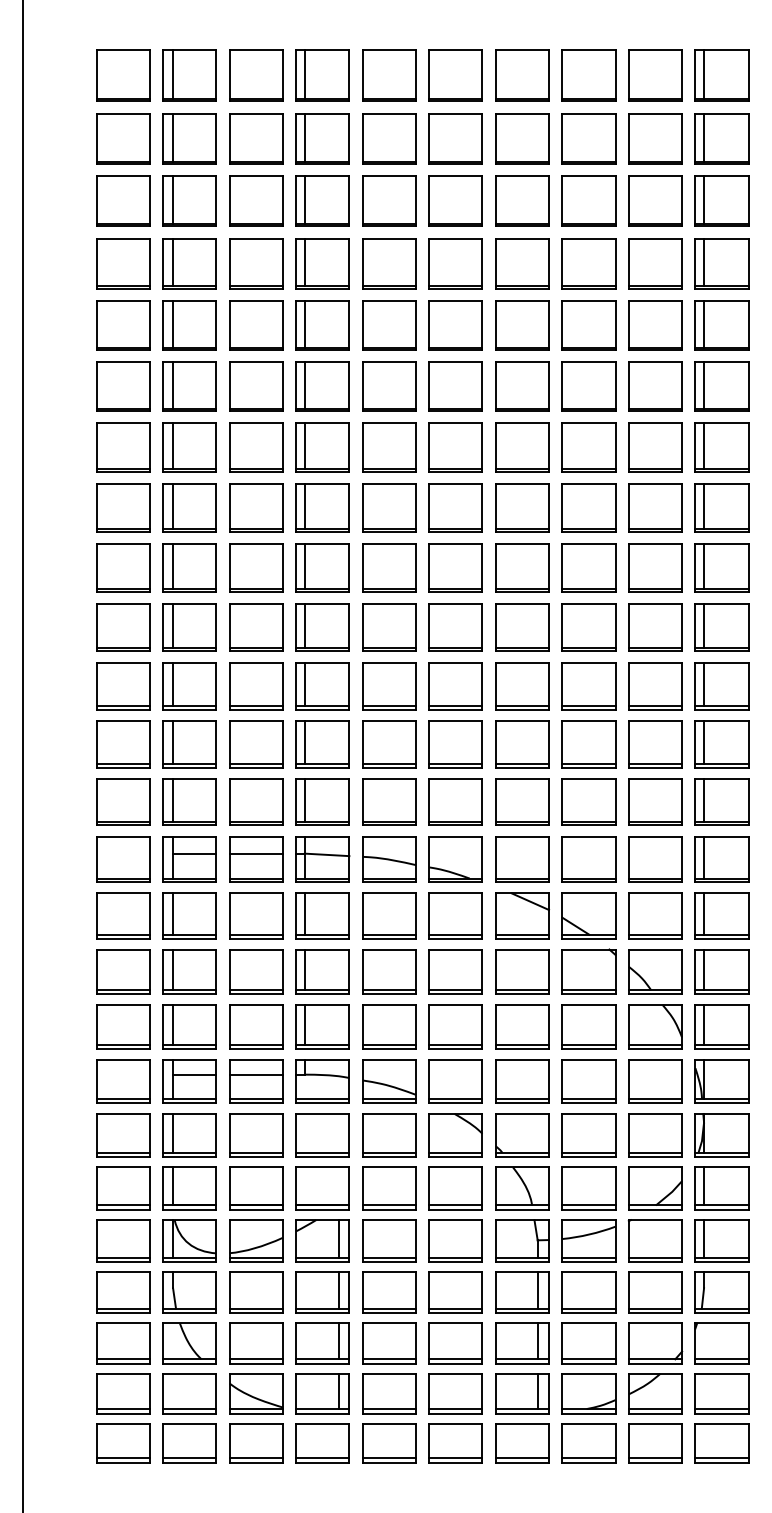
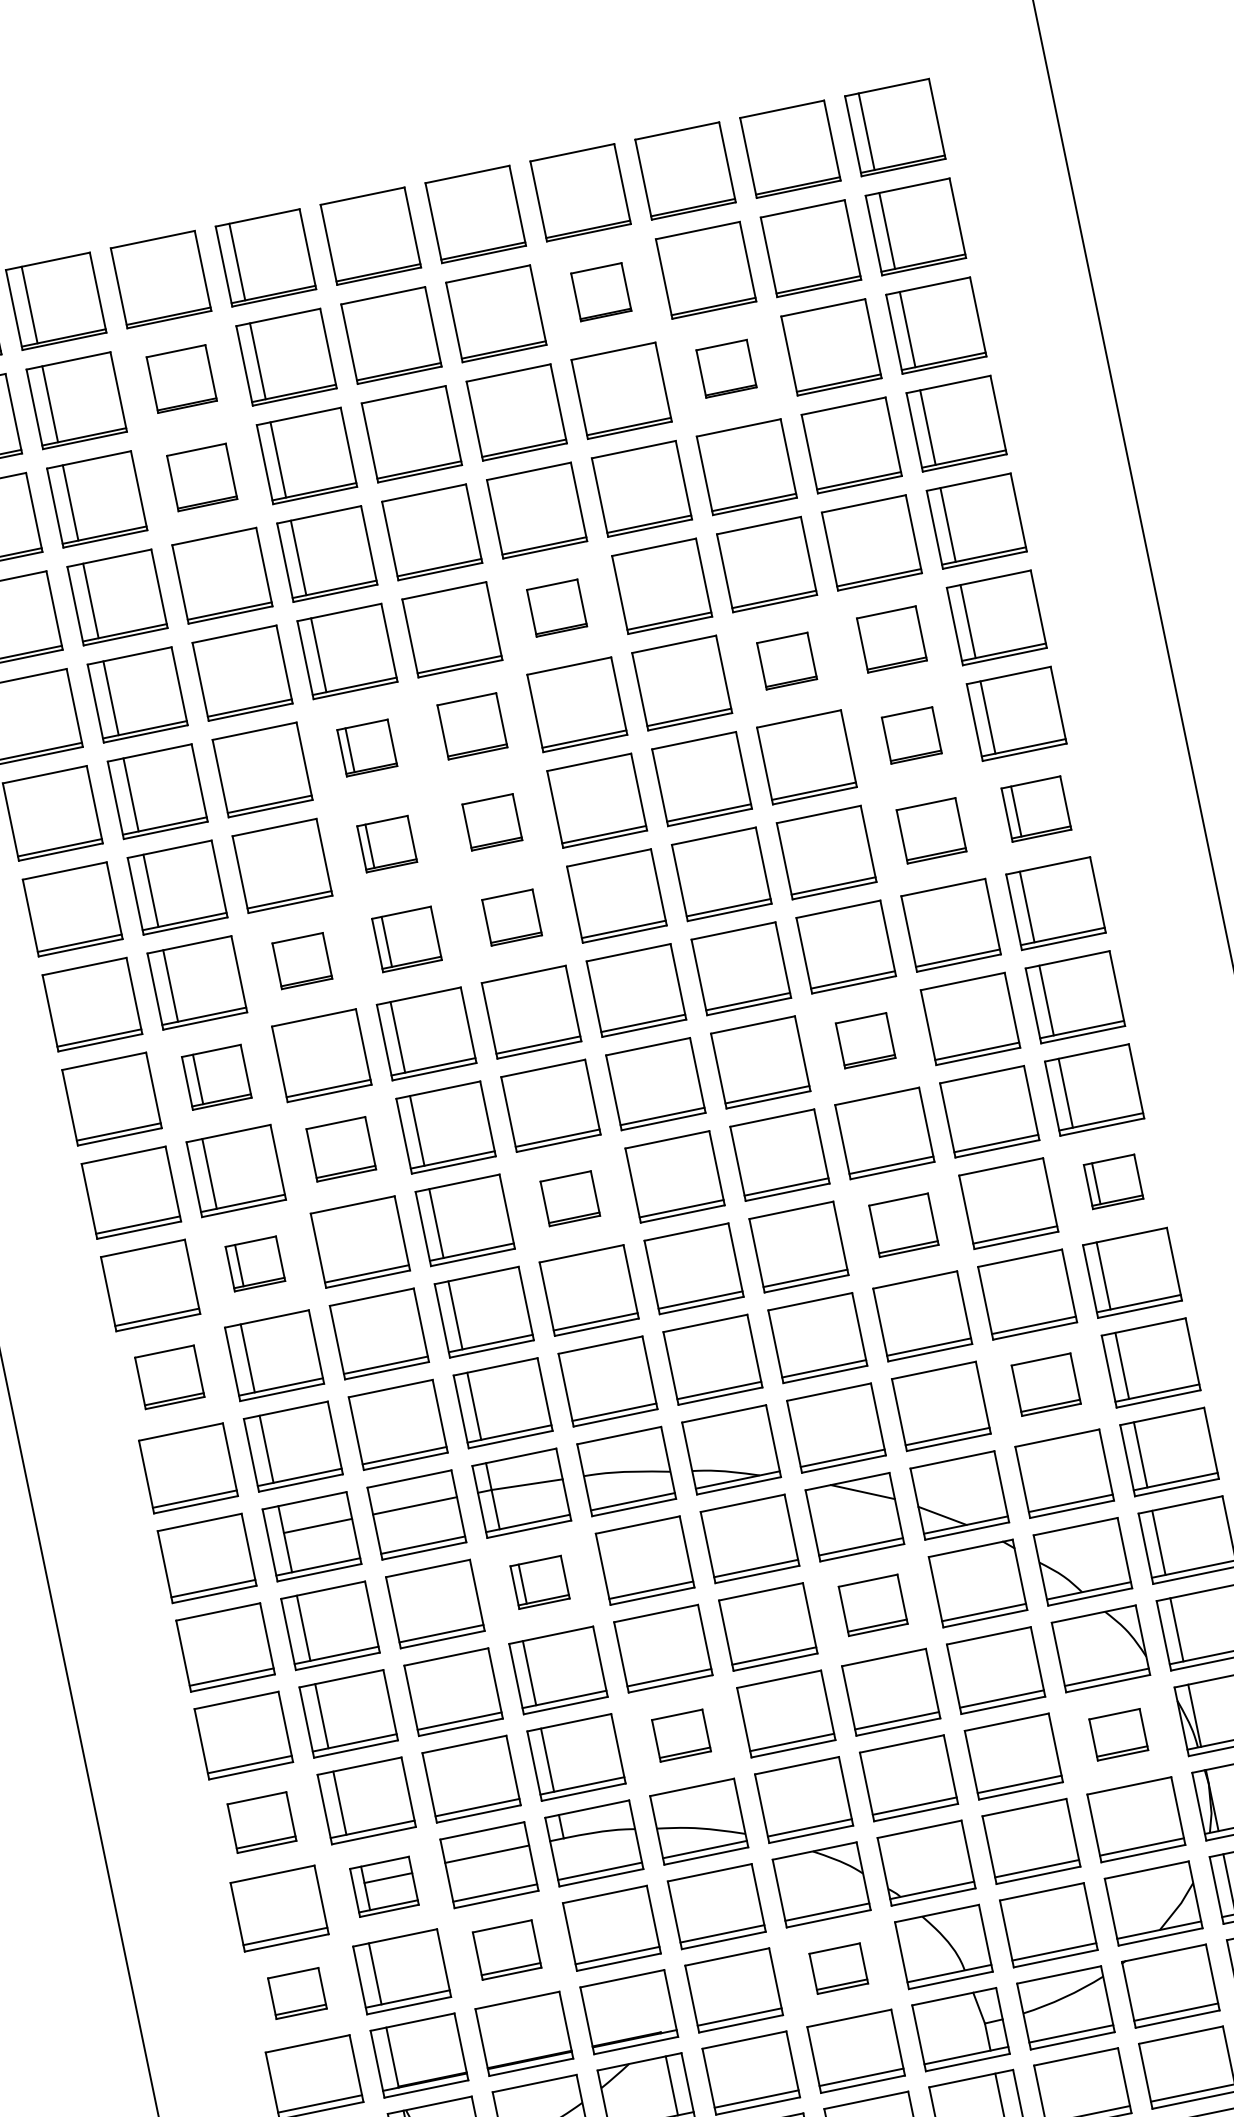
part: (256, 138) -> (181, 378), size x0.7
part: (522, 138) -> (601, 291), size x0.6
part: (256, 200) -> (202, 476), size x0.7
part: (588, 200) -> (725, 367), size x0.6
part: (455, 325) -> (556, 608), size x0.6
part: (322, 386) -> (366, 747), size x0.6
part: (389, 386) -> (472, 725), size x0.7
part: (588, 386) -> (786, 660), size x0.6
part: (655, 386) -> (891, 639), size x0.7
part: (322, 447) -> (386, 843), size x0.6
part: (389, 447) -> (492, 822), size x0.6
part: (655, 447) -> (911, 735), size x0.6
part: (256, 507) -> (302, 960), size x0.6
part: (322, 507) -> (406, 938), size x0.7
part: (389, 507) -> (512, 916), size x0.6
part: (655, 507) -> (931, 829), size x0.7
part: (721, 507) -> (1035, 808), size x0.7
part: (189, 567) -> (216, 1076), size x0.7
part: (256, 627) -> (341, 1149), size x0.7
part: (588, 627) -> (864, 1040), size x0.6
part: (189, 686) -> (255, 1264), size x0.6
part: (389, 686) -> (570, 1198), size x0.6
part: (123, 744) -> (170, 1377), size x0.7
part: (588, 744) -> (903, 1225), size x0.7
part: (721, 744) -> (1112, 1181), size x0.6
part: (655, 859) -> (1046, 1384), size x0.7
part: (322, 915) -> (539, 1581), size x0.6
part: (522, 971) -> (873, 1604), size x0.7
part: (123, 1026) -> (262, 1821), size x0.7
part: (389, 1026) -> (681, 1734), size x0.6
part: (189, 1081) -> (384, 1886), size x0.7
part: (655, 1081) -> (1118, 1734), size x0.6
part: (123, 1135) -> (297, 1993), size x0.6
part: (256, 1135) -> (507, 1950), size x0.7
part: (455, 1188) -> (838, 1968), size x0.6

